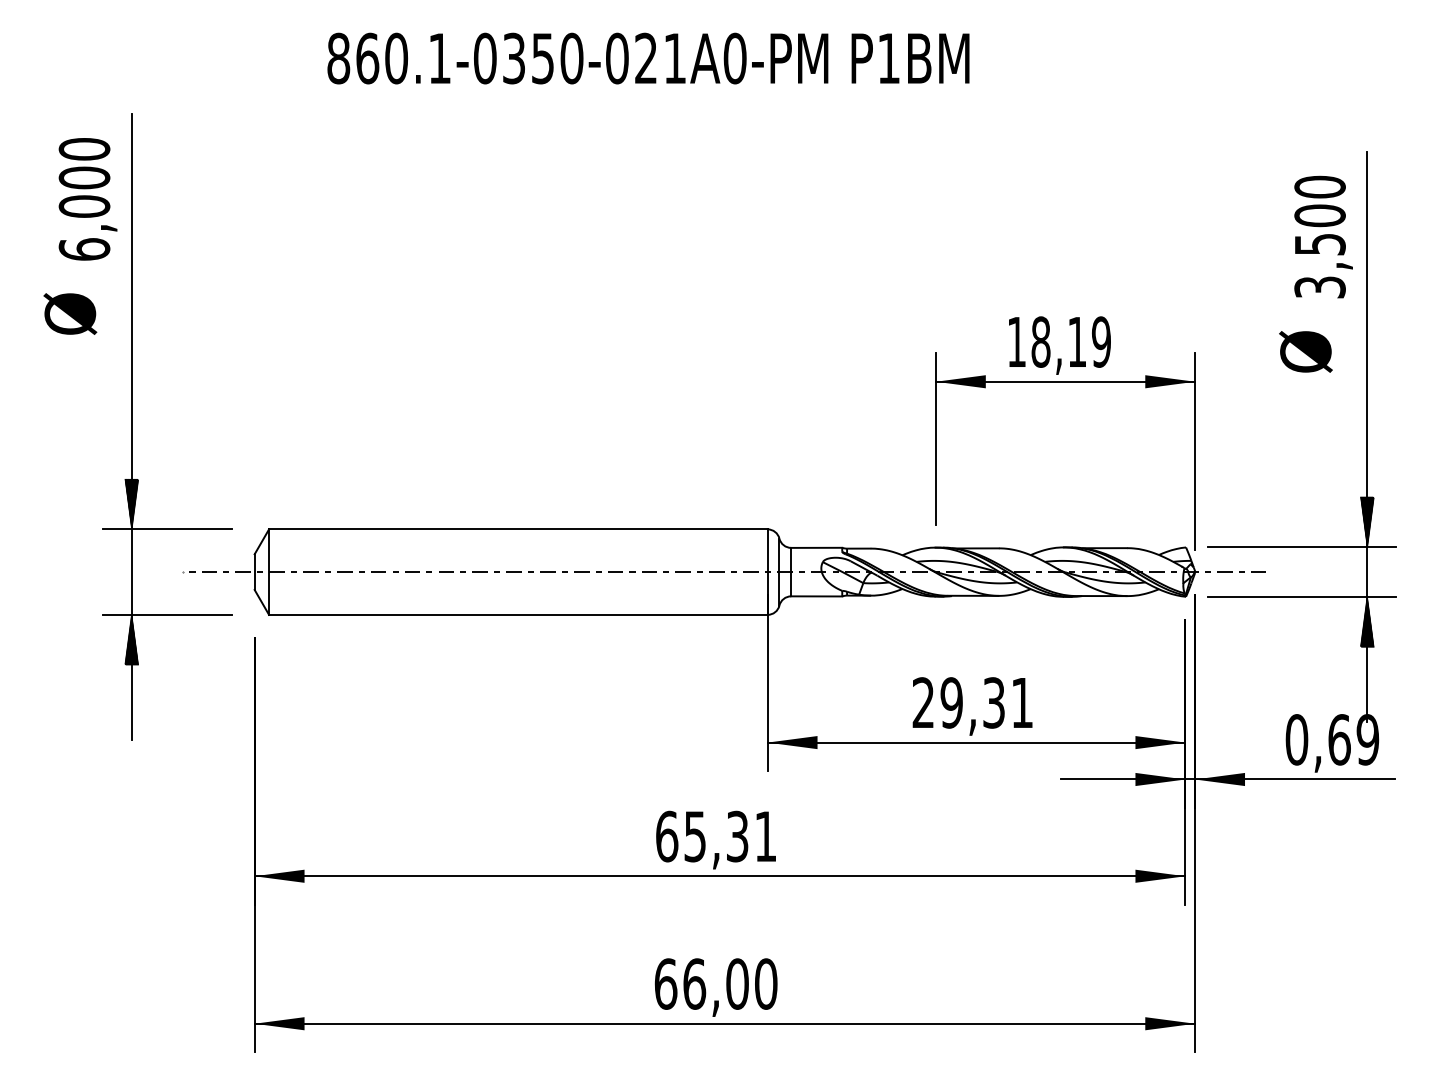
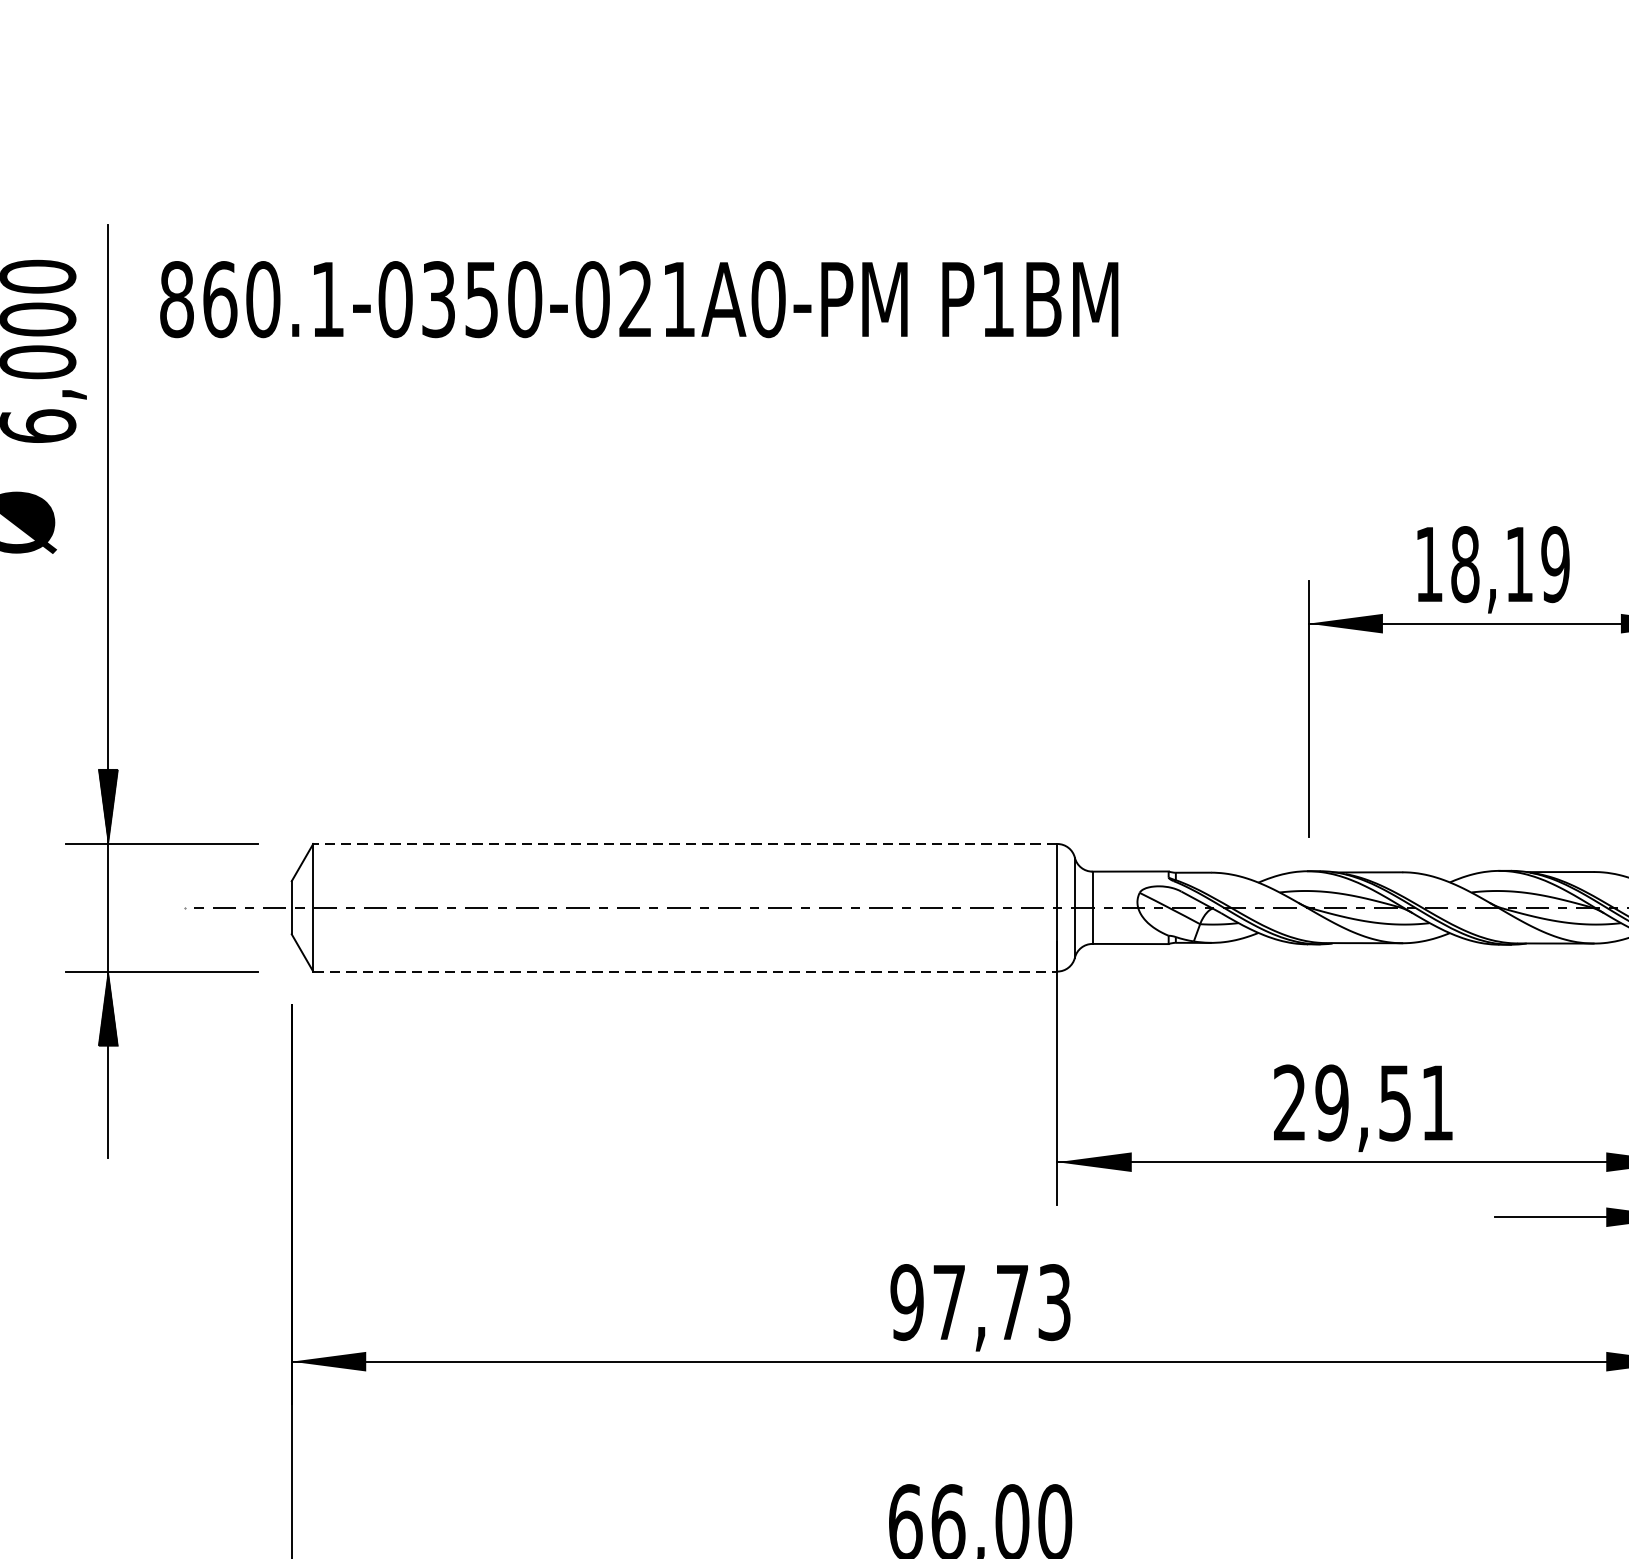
text: (648, 58) -> (639, 299), moved
line: (517, 529) -> (684, 844), solid -> dashed
line: (518, 614) -> (685, 971), solid -> dashed
text: (993, 702) -> (1394, 1102), 29,31 -> 29,51
text: (715, 836) -> (979, 1302), 65,31 -> 97,73

